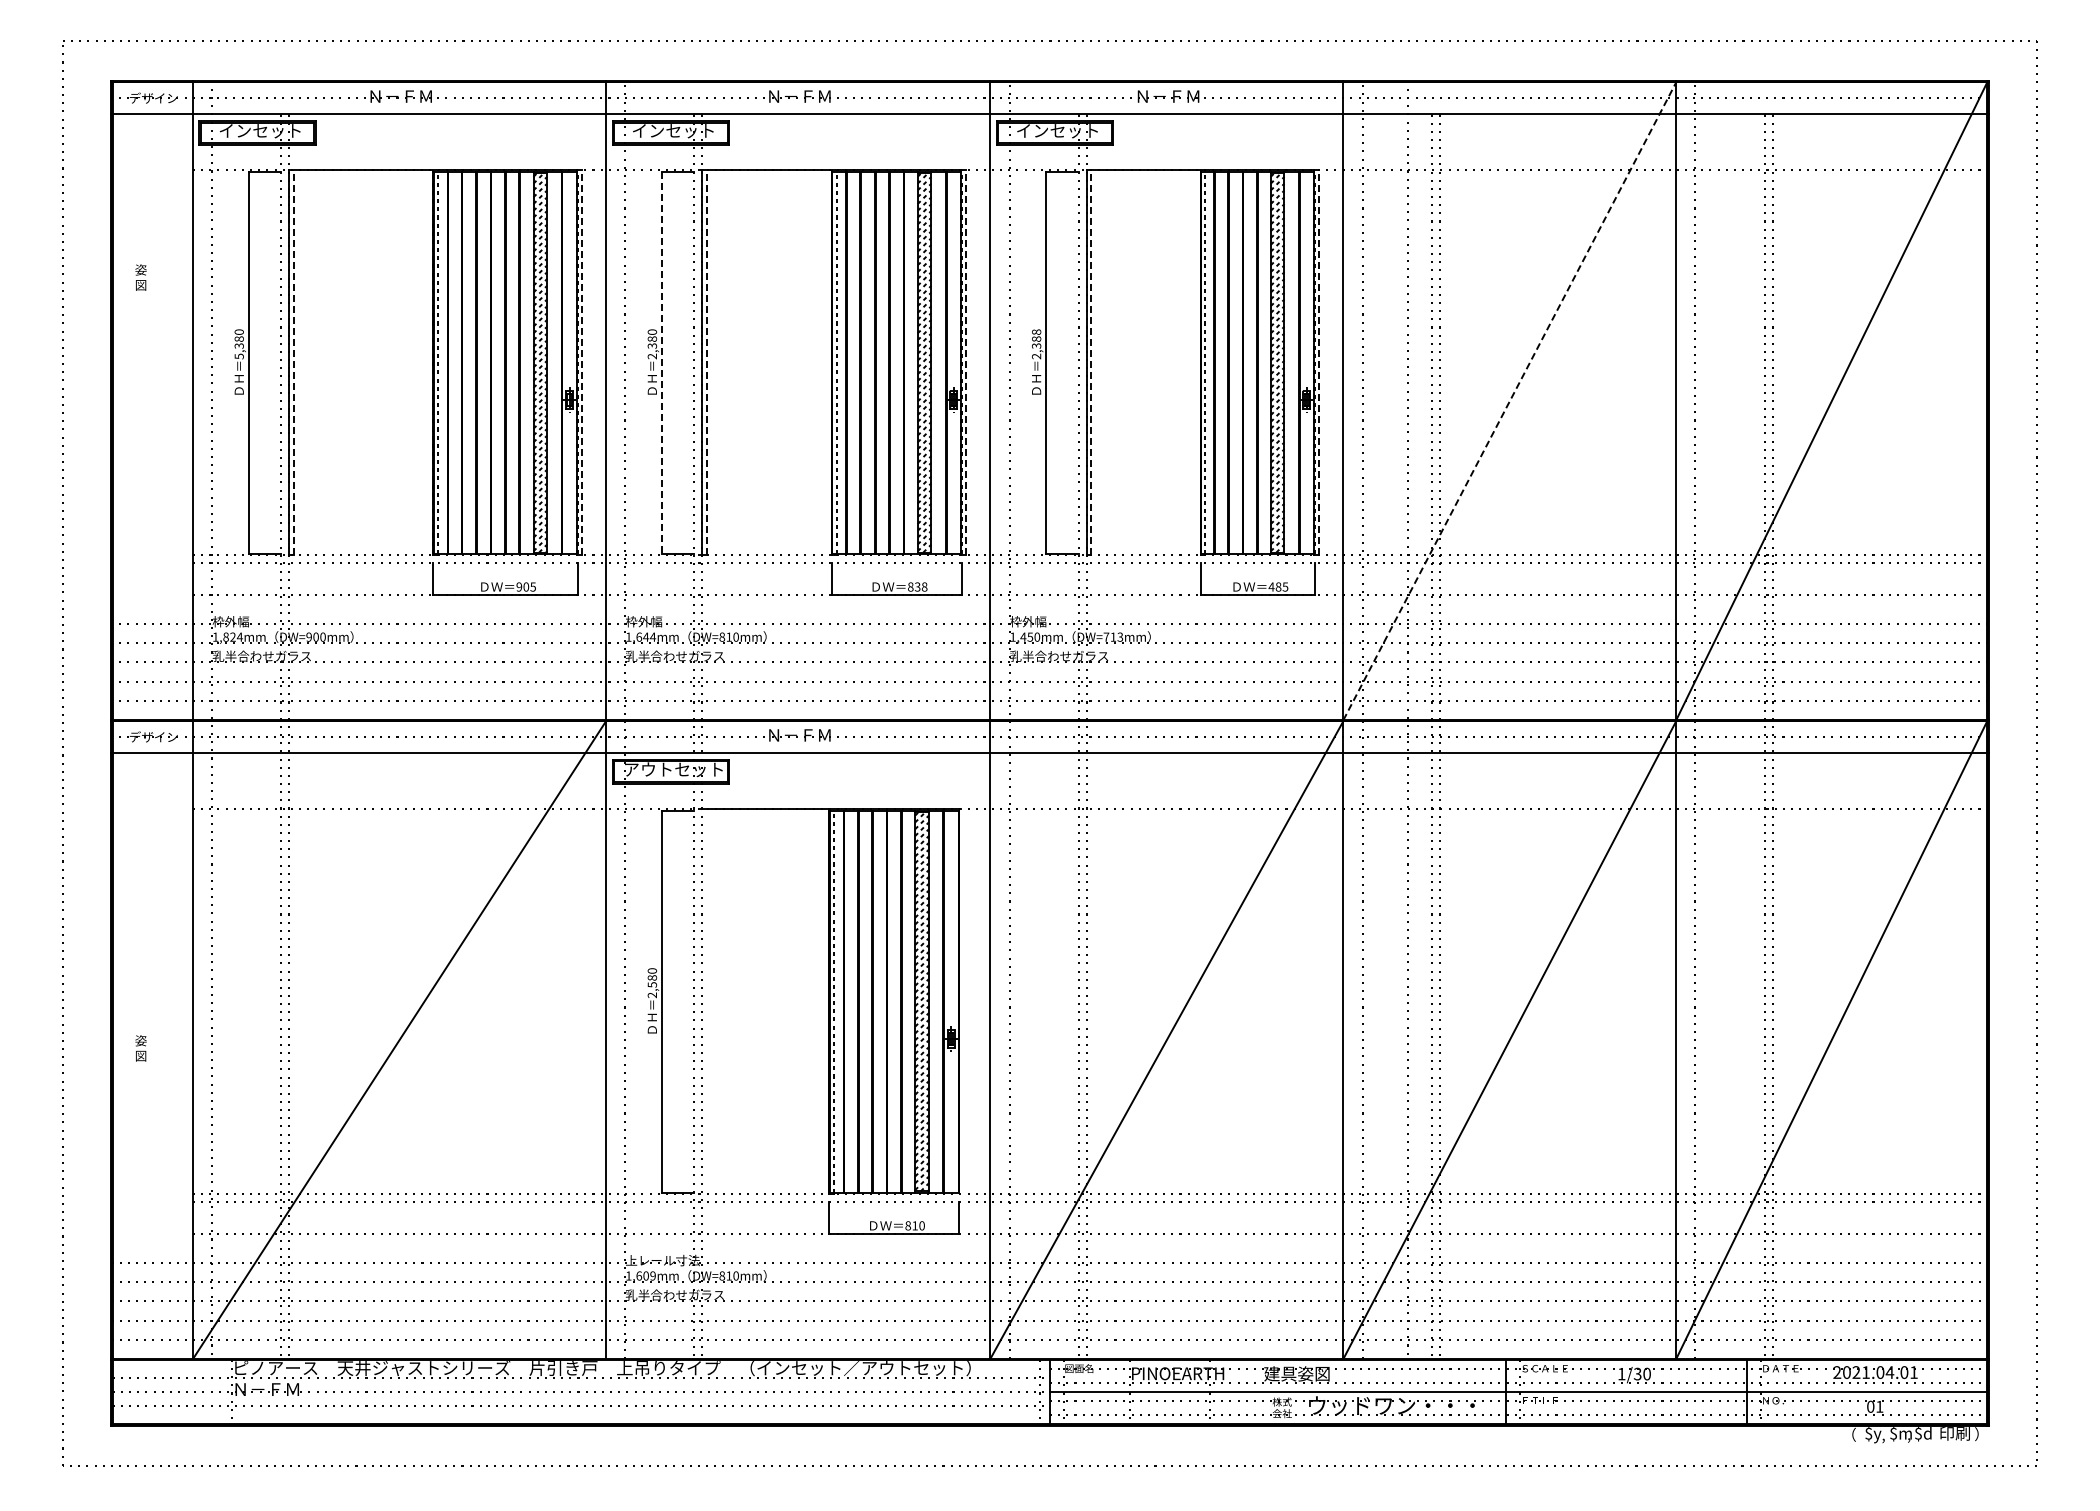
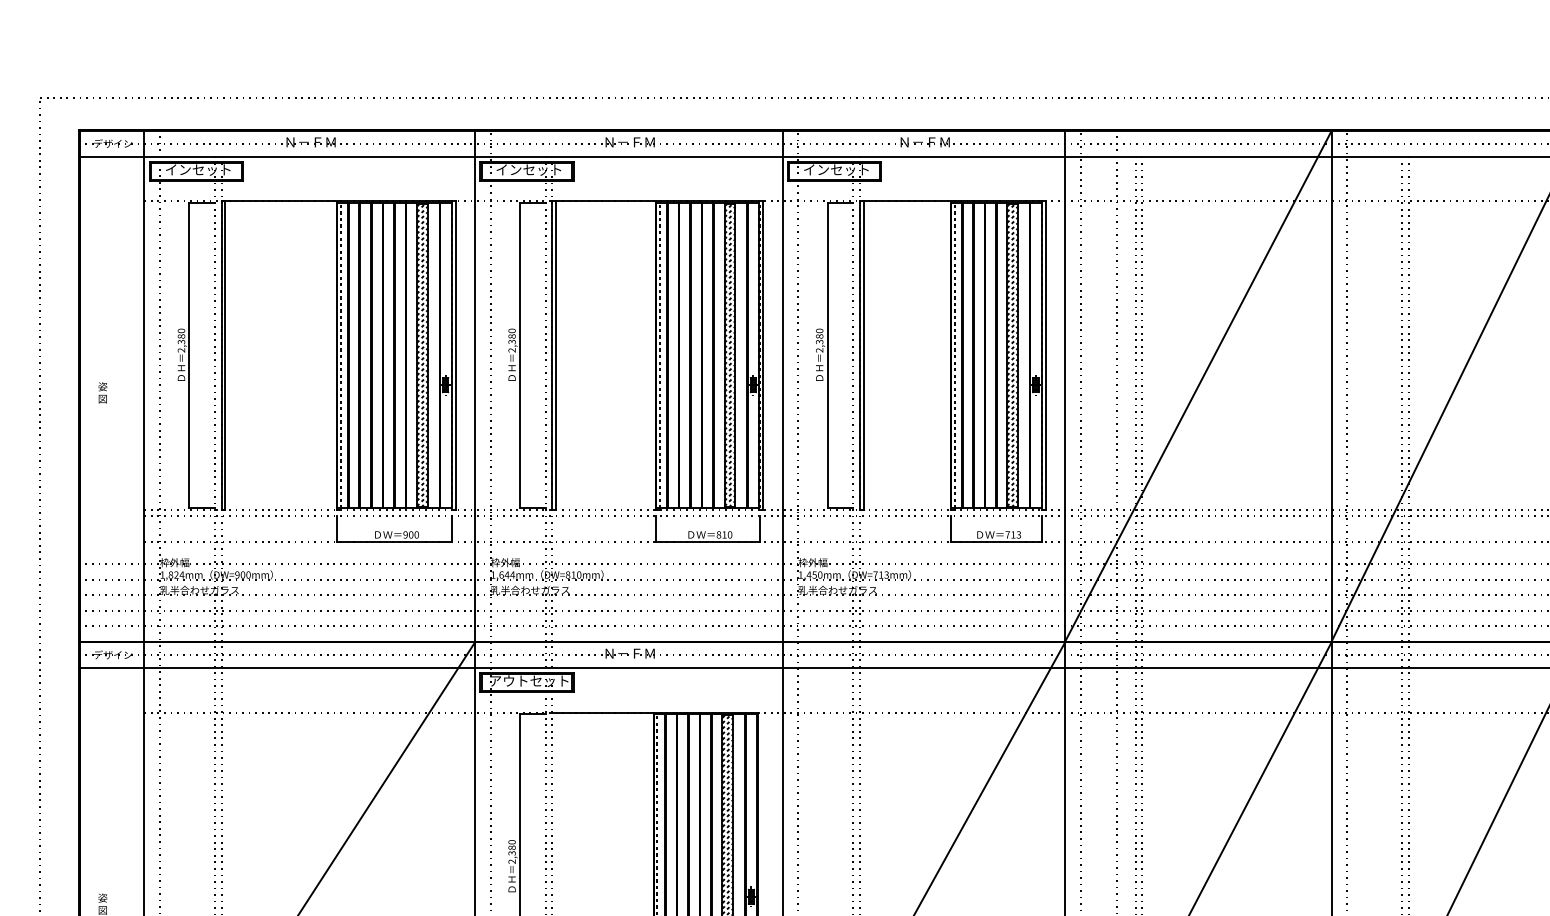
text: (140, 277) -> (102, 392), moved
text: (1036, 331) -> (819, 330), 2,388 -> 2,380
text: (238, 356) -> (180, 350), 5,380 -> 2,380
line: (294, 362) -> (225, 355), dashed -> solid
line: (582, 362) -> (456, 355), dashed -> solid
line: (662, 362) -> (520, 355), dashed -> solid
line: (707, 362) -> (556, 355), dashed -> solid
line: (966, 362) -> (763, 355), dashed -> solid
line: (1091, 362) -> (863, 355), dashed -> solid
line: (1319, 362) -> (1046, 355), dashed -> solid
line: (1509, 401) -> (1198, 386), dashed -> solid
text: (533, 586) -> (416, 534), 905 -> 900
text: (920, 586) -> (726, 534), 838 -> 810
text: (1278, 586) -> (1013, 534), 485 -> 713
text: (651, 984) -> (511, 853), 2,580 -> 2,380

